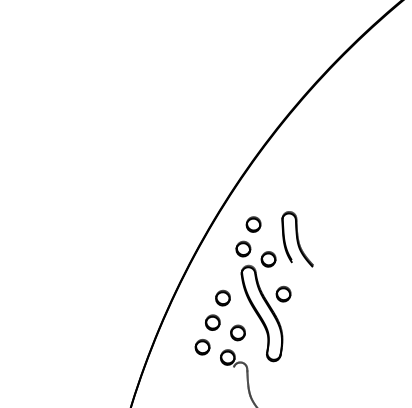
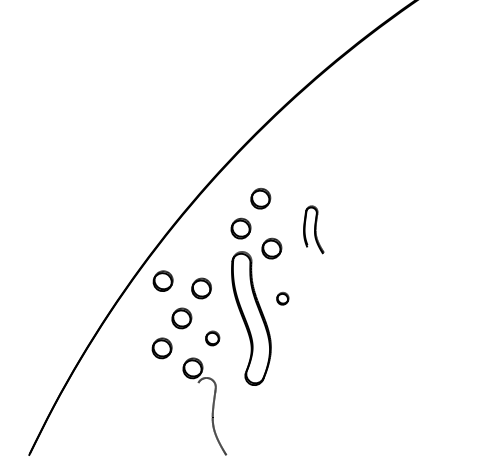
part: (297, 239) -> (315, 229), size x0.6
part: (283, 294) -> (282, 298), size x0.6
part: (193, 297) -> (162, 280), added
part: (237, 332) -> (212, 337), size x0.7

